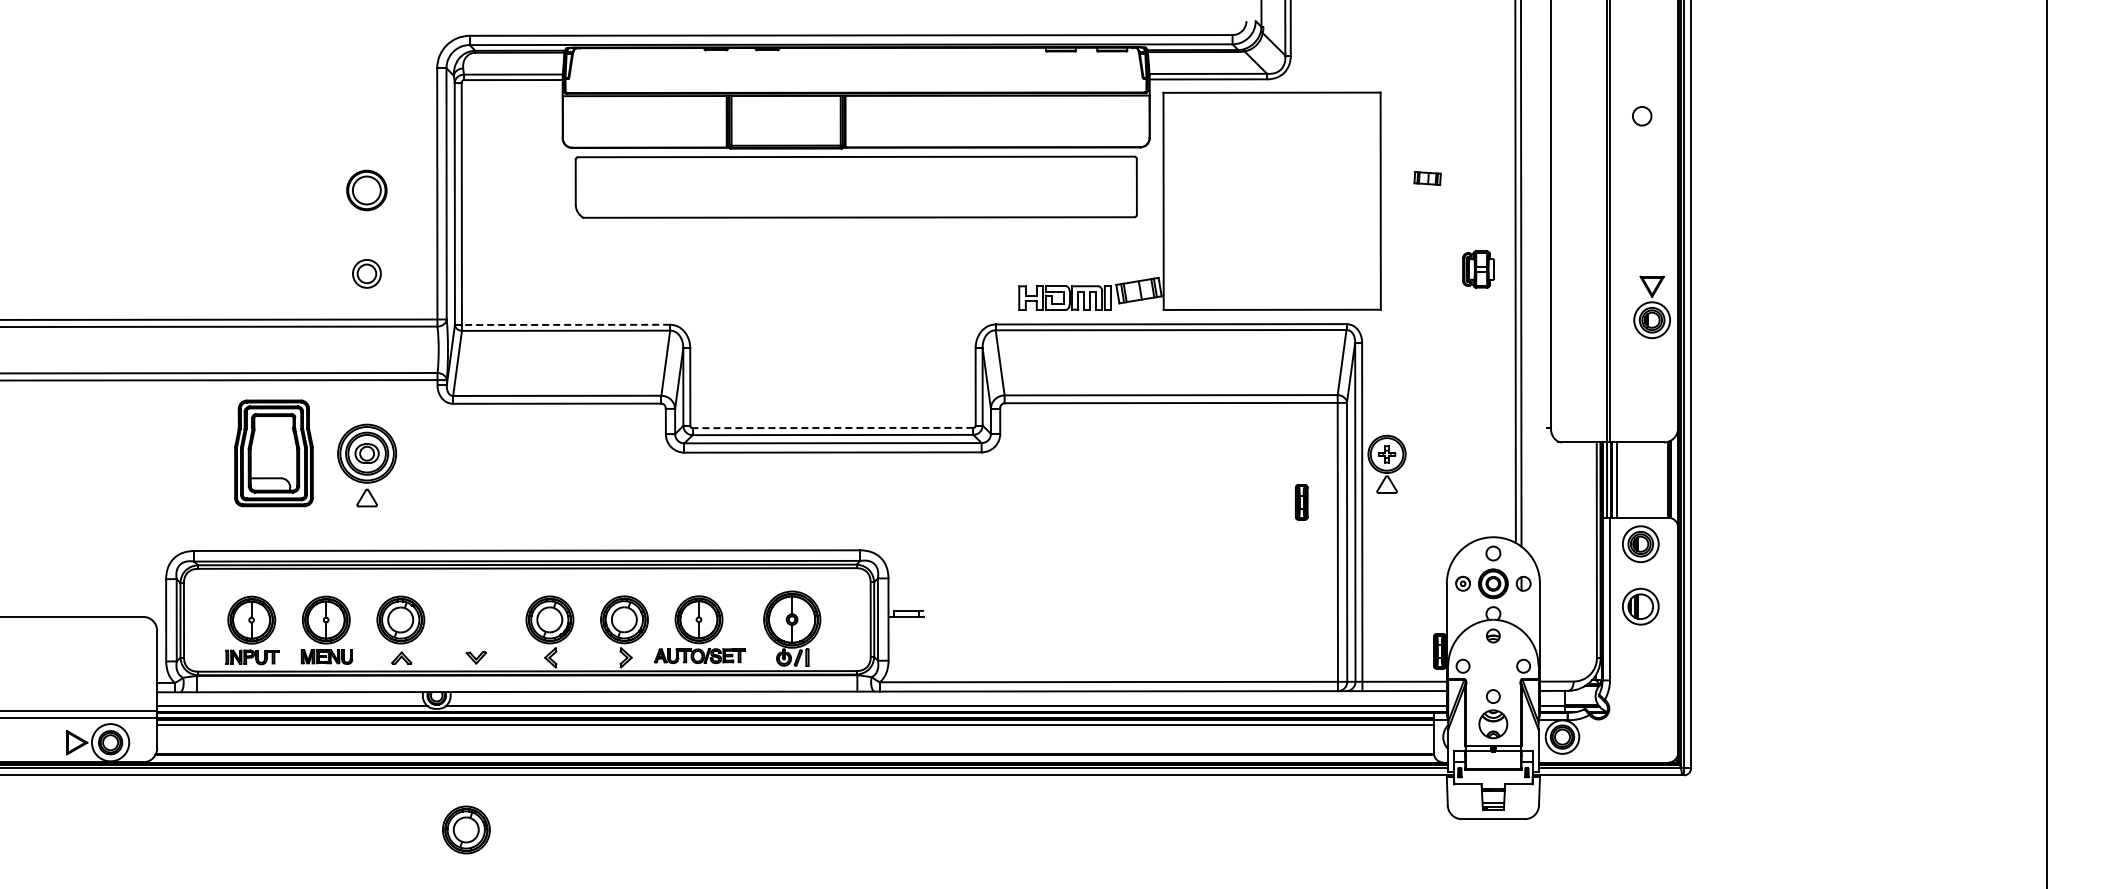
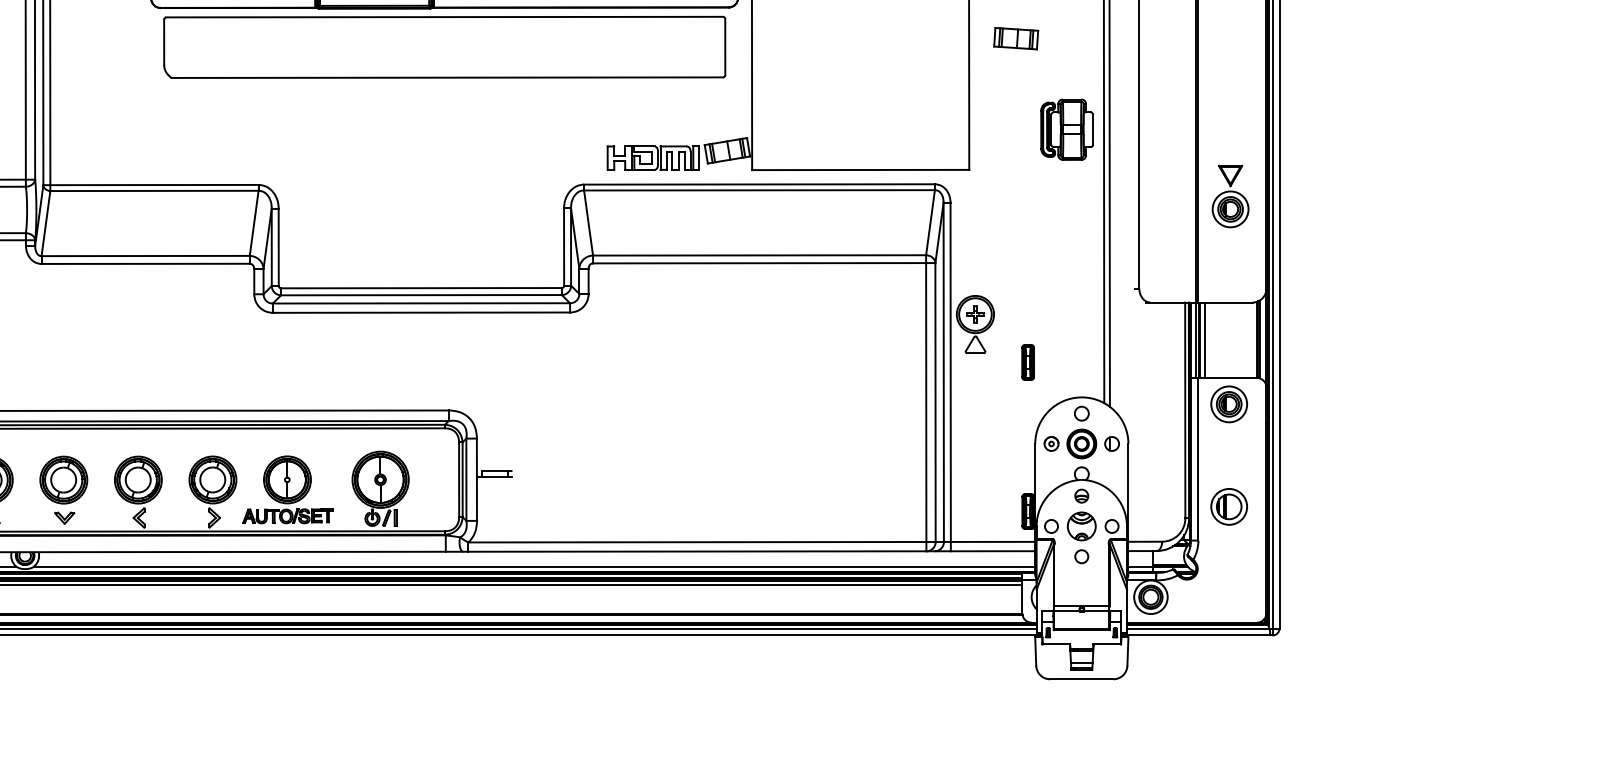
part: (1427, 178) -> (1015, 38), size x1.67
part: (1478, 269) -> (1066, 129), size x1.67
part: (1651, 307) -> (1229, 196), moved
line: (562, 324) -> (150, 184), dashed -> solid
line: (832, 428) -> (420, 288), dashed -> solid
part: (1301, 502) -> (1027, 362), moved
part: (1640, 606) -> (1228, 506), moved
part: (1493, 724) -> (1081, 526), moved
part: (466, 829) -> (63, 479), moved

